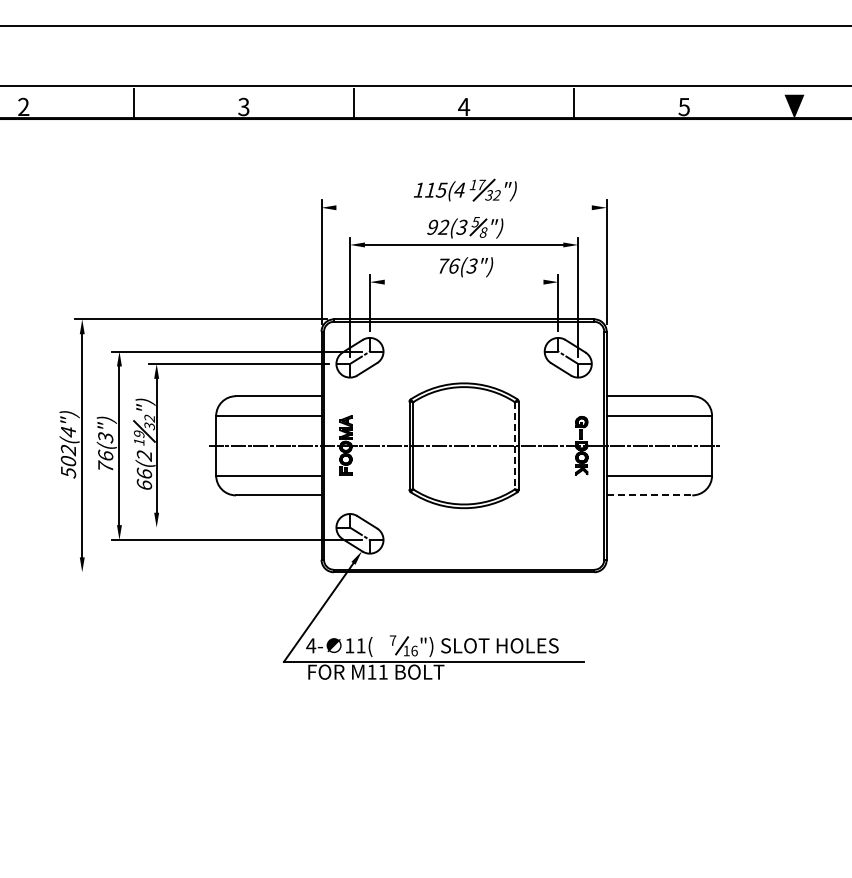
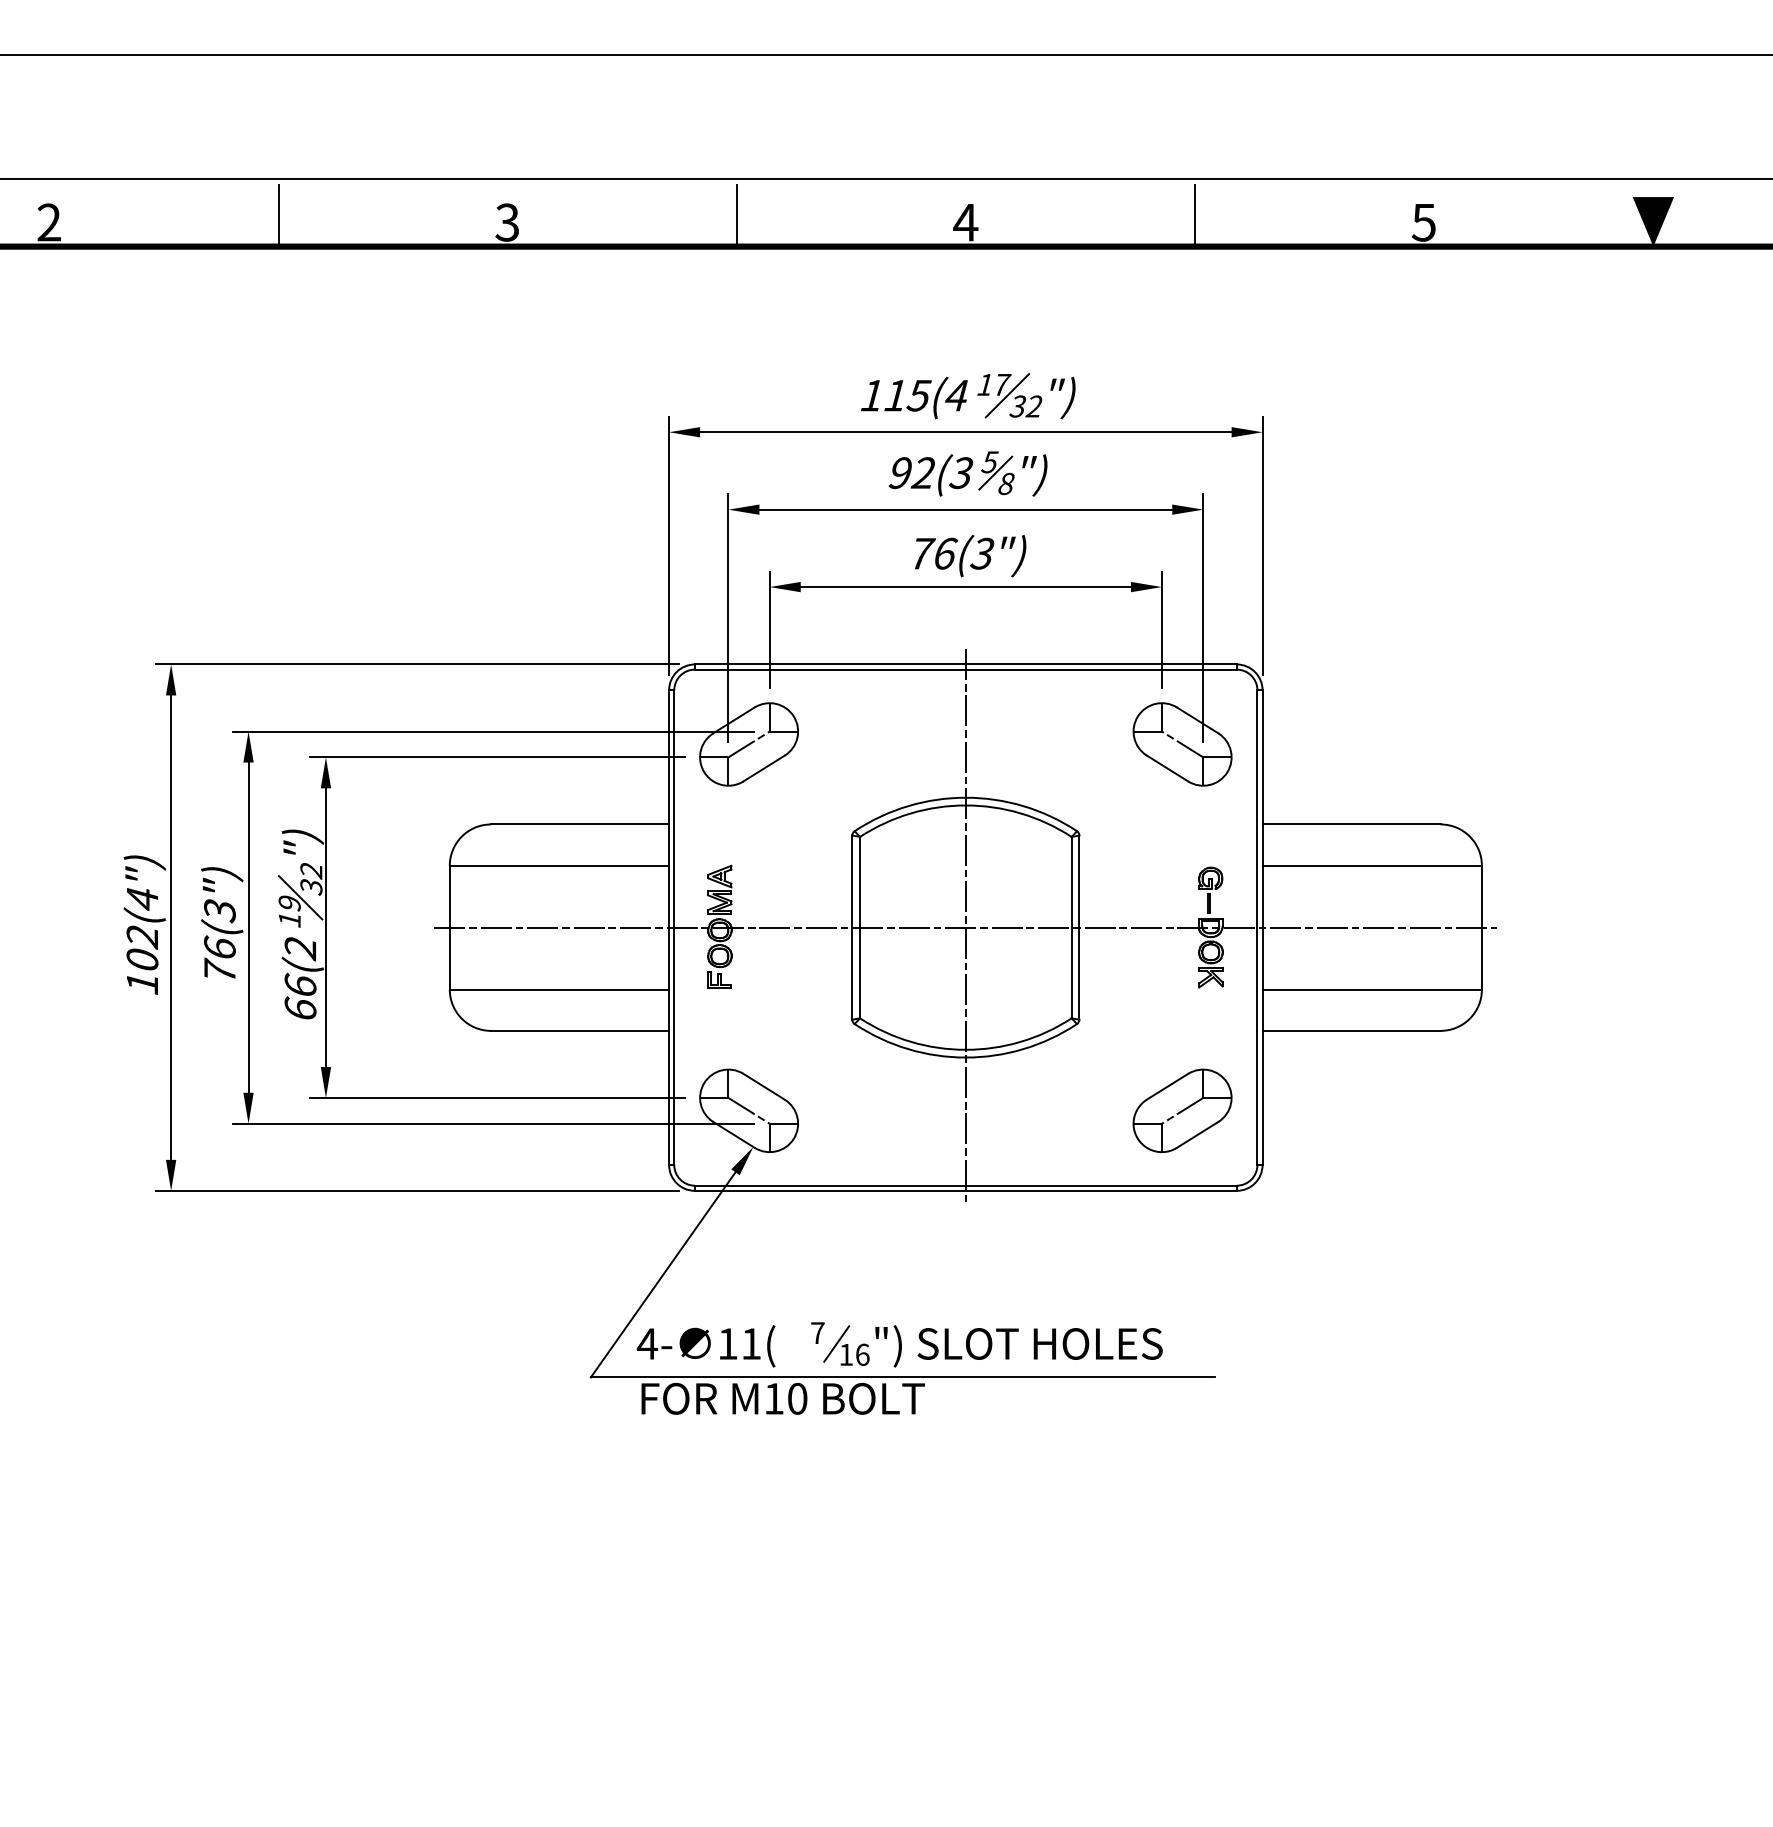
line: (463, 207) -> (964, 431), added
line: (463, 282) -> (964, 587), added
line: (464, 445) -> (966, 927), added
line: (514, 445) -> (1070, 927), dashed -> solid
text: (68, 472) -> (142, 983), 502(4") -> 102(4")
line: (649, 495) -> (1351, 1031), dashed -> solid
line: (238, 527) -> (496, 1097), added
part: (567, 533) -> (1180, 1110), added
line: (200, 572) -> (417, 1191), added
text: (382, 671) -> (795, 1397), M11 -> M10

